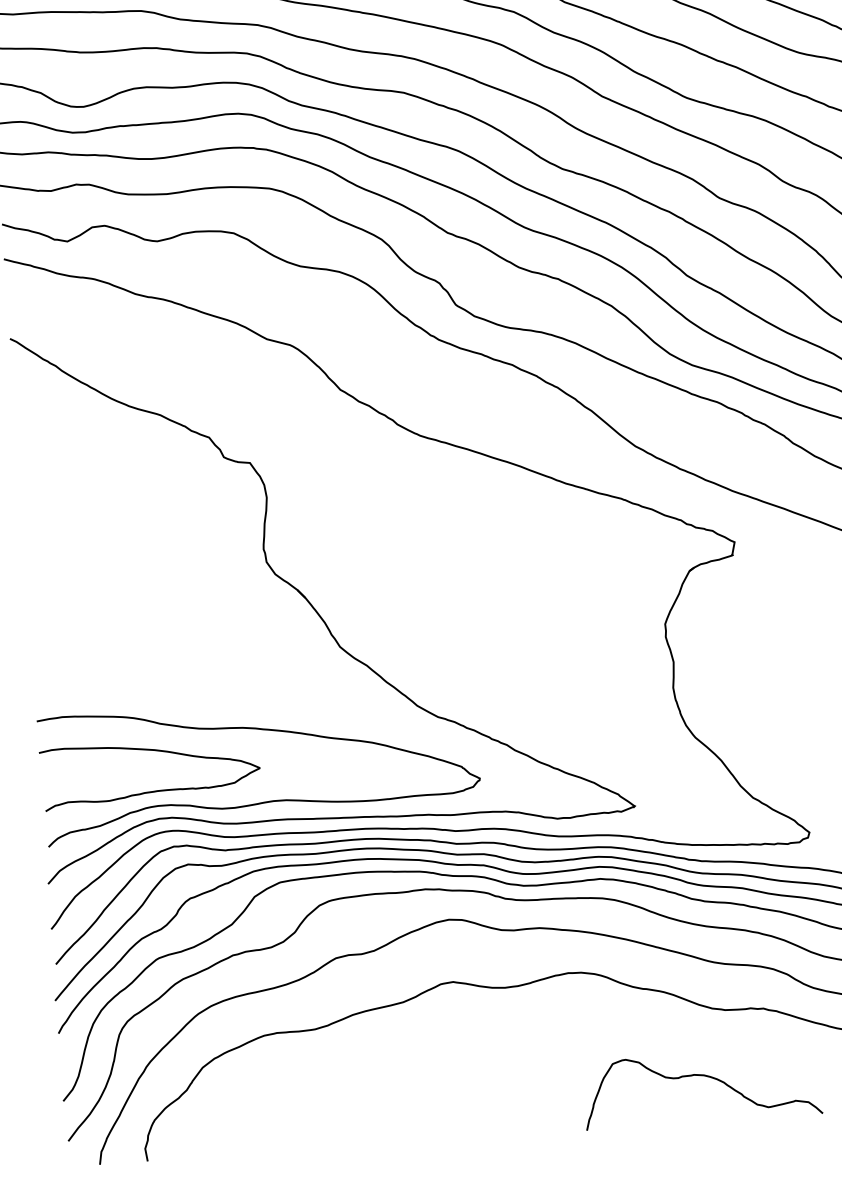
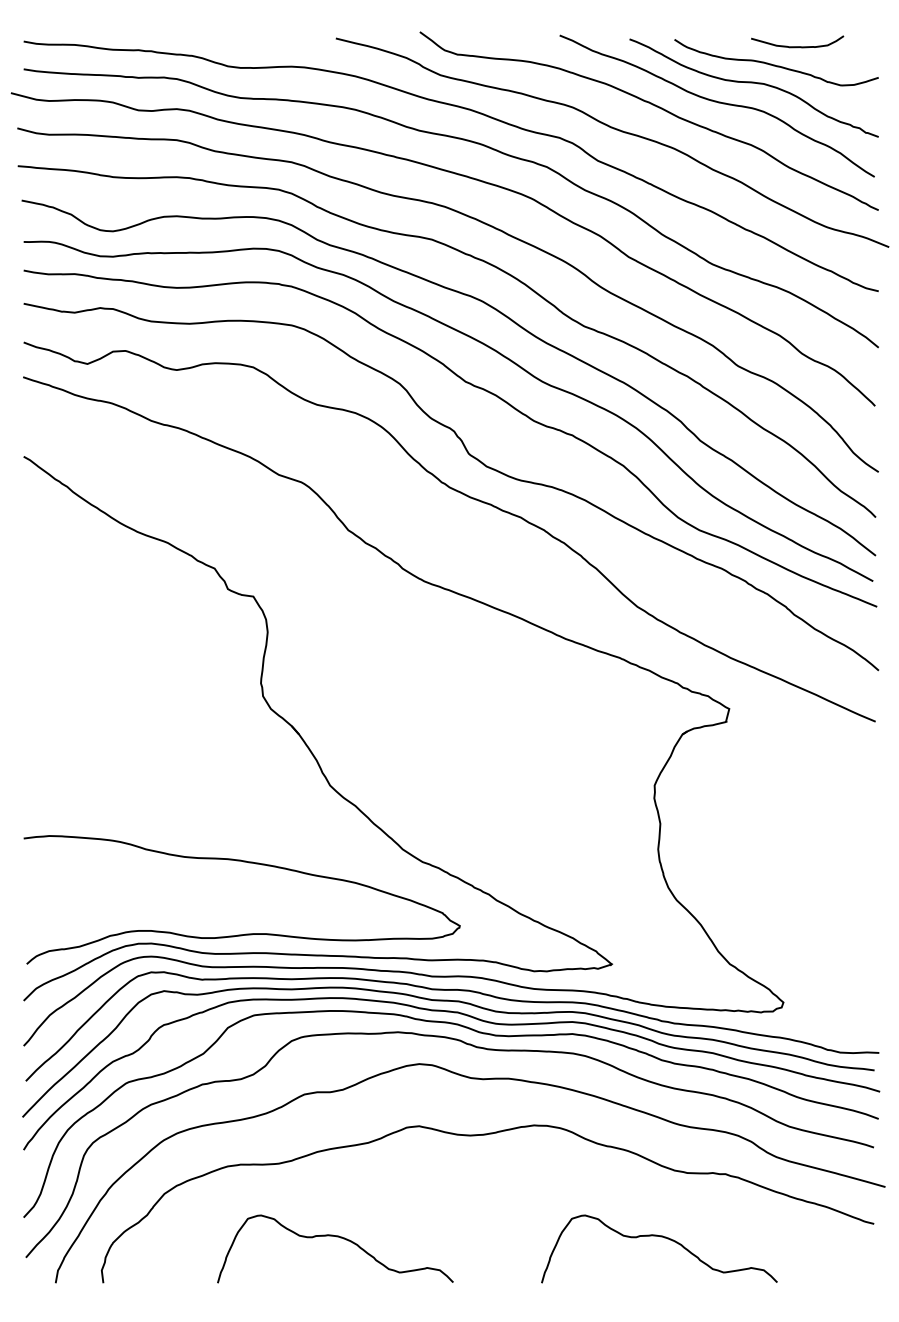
curve: (151, 790) -> (132, 915), removed
curve: (378, 1099) -> (336, 1237), added

